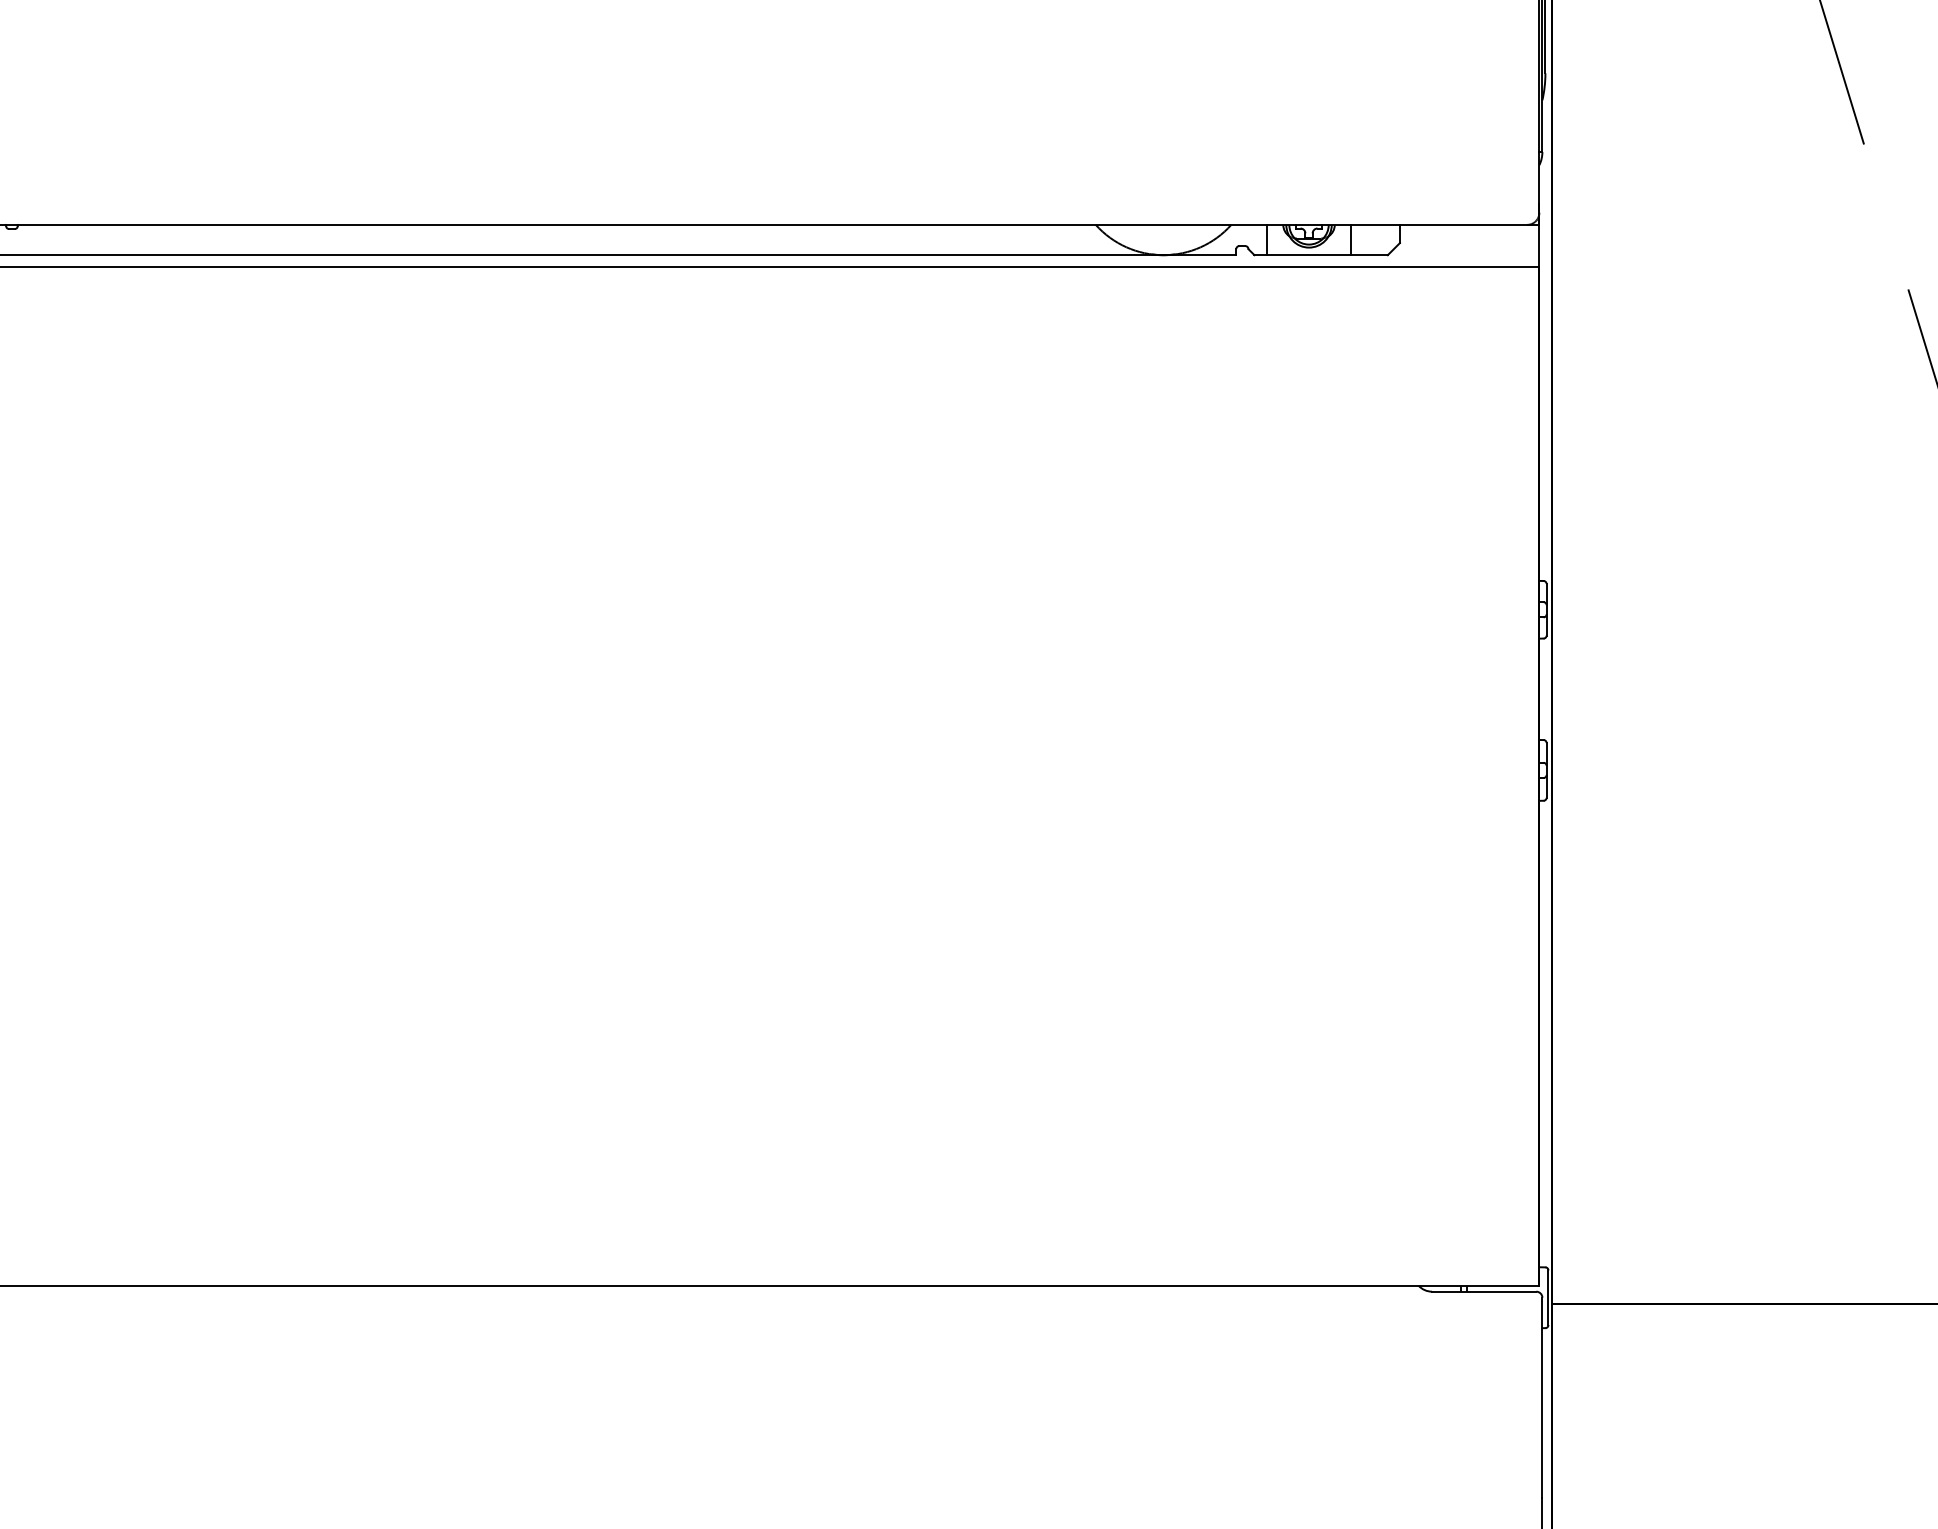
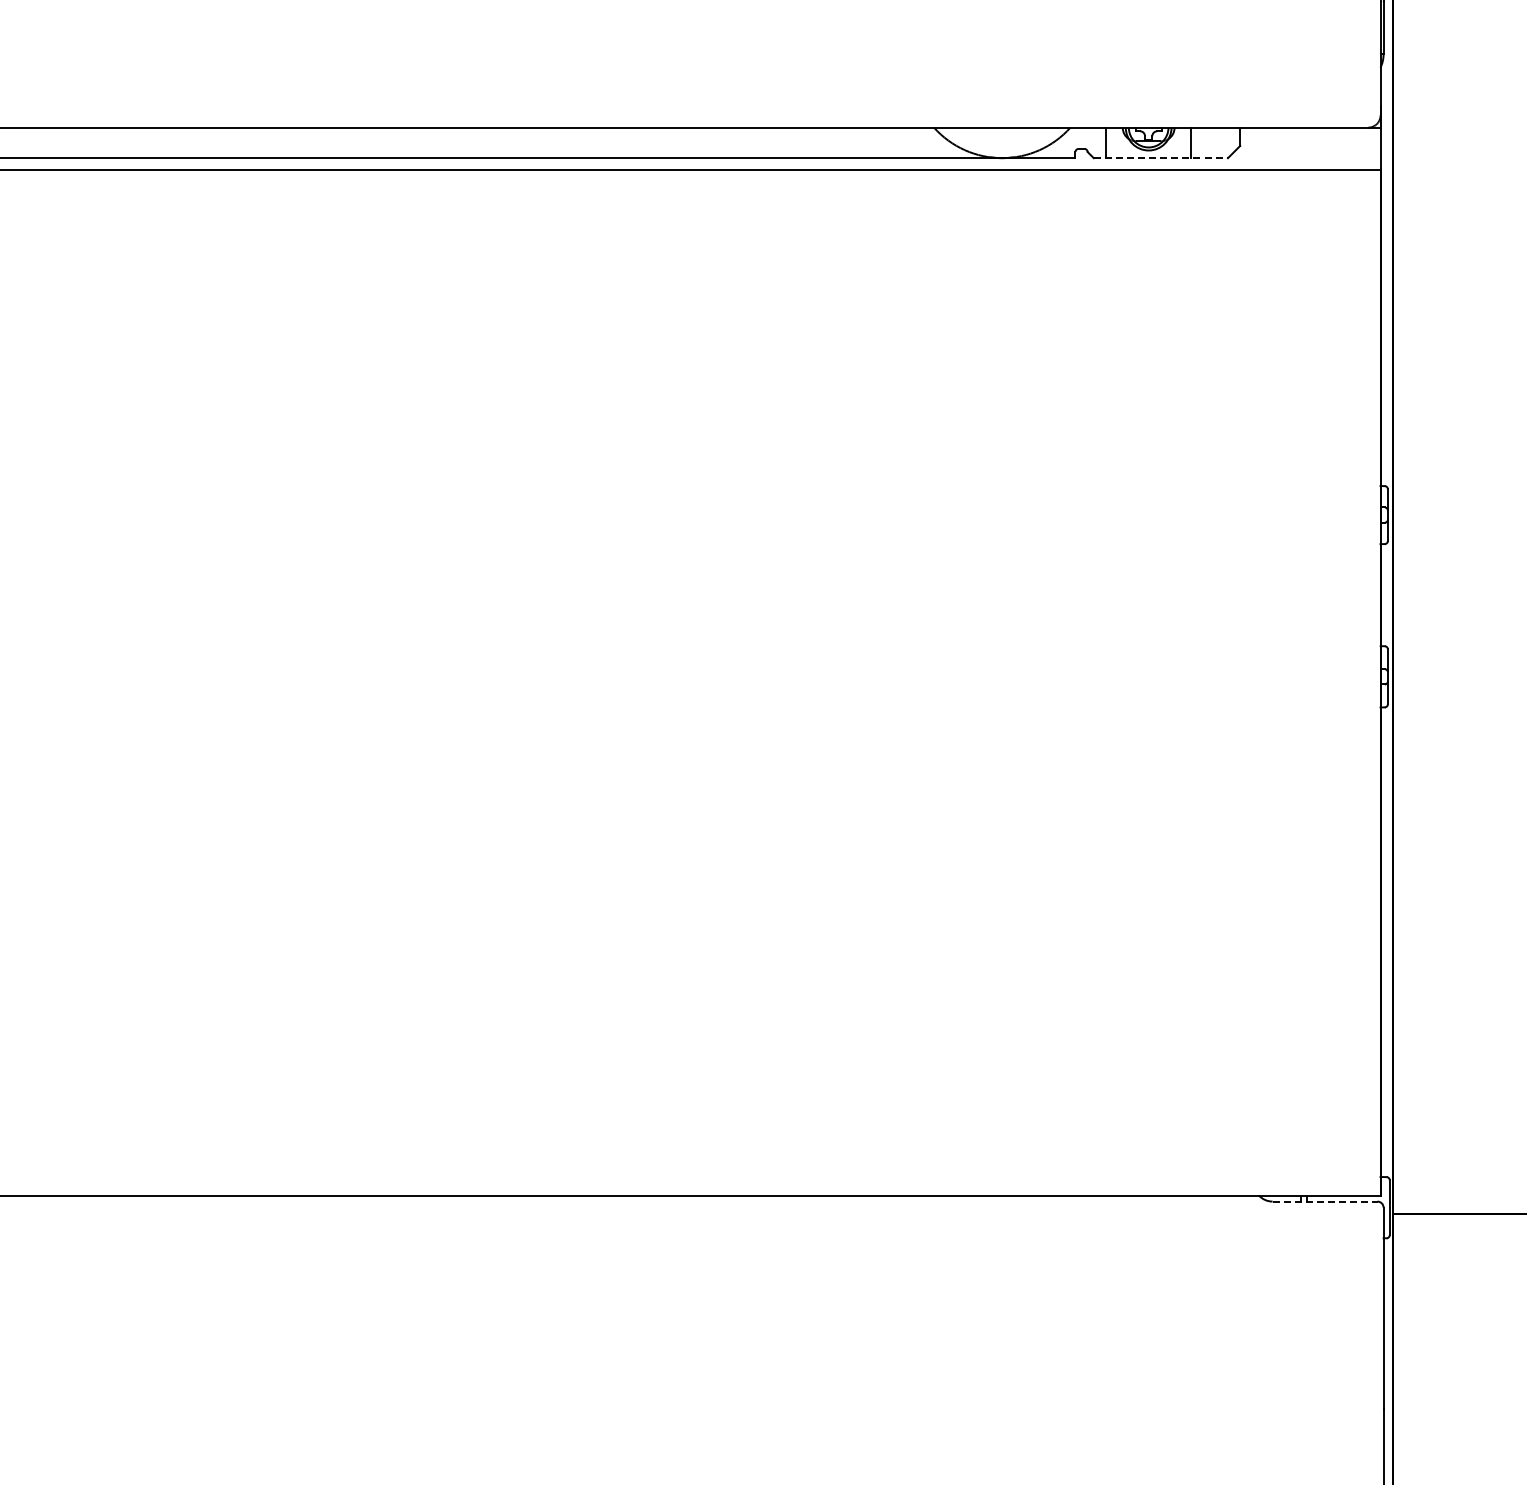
line: (1321, 255) -> (1161, 158), solid -> dashed
line: (1484, 1291) -> (1325, 1201), solid -> dashed

